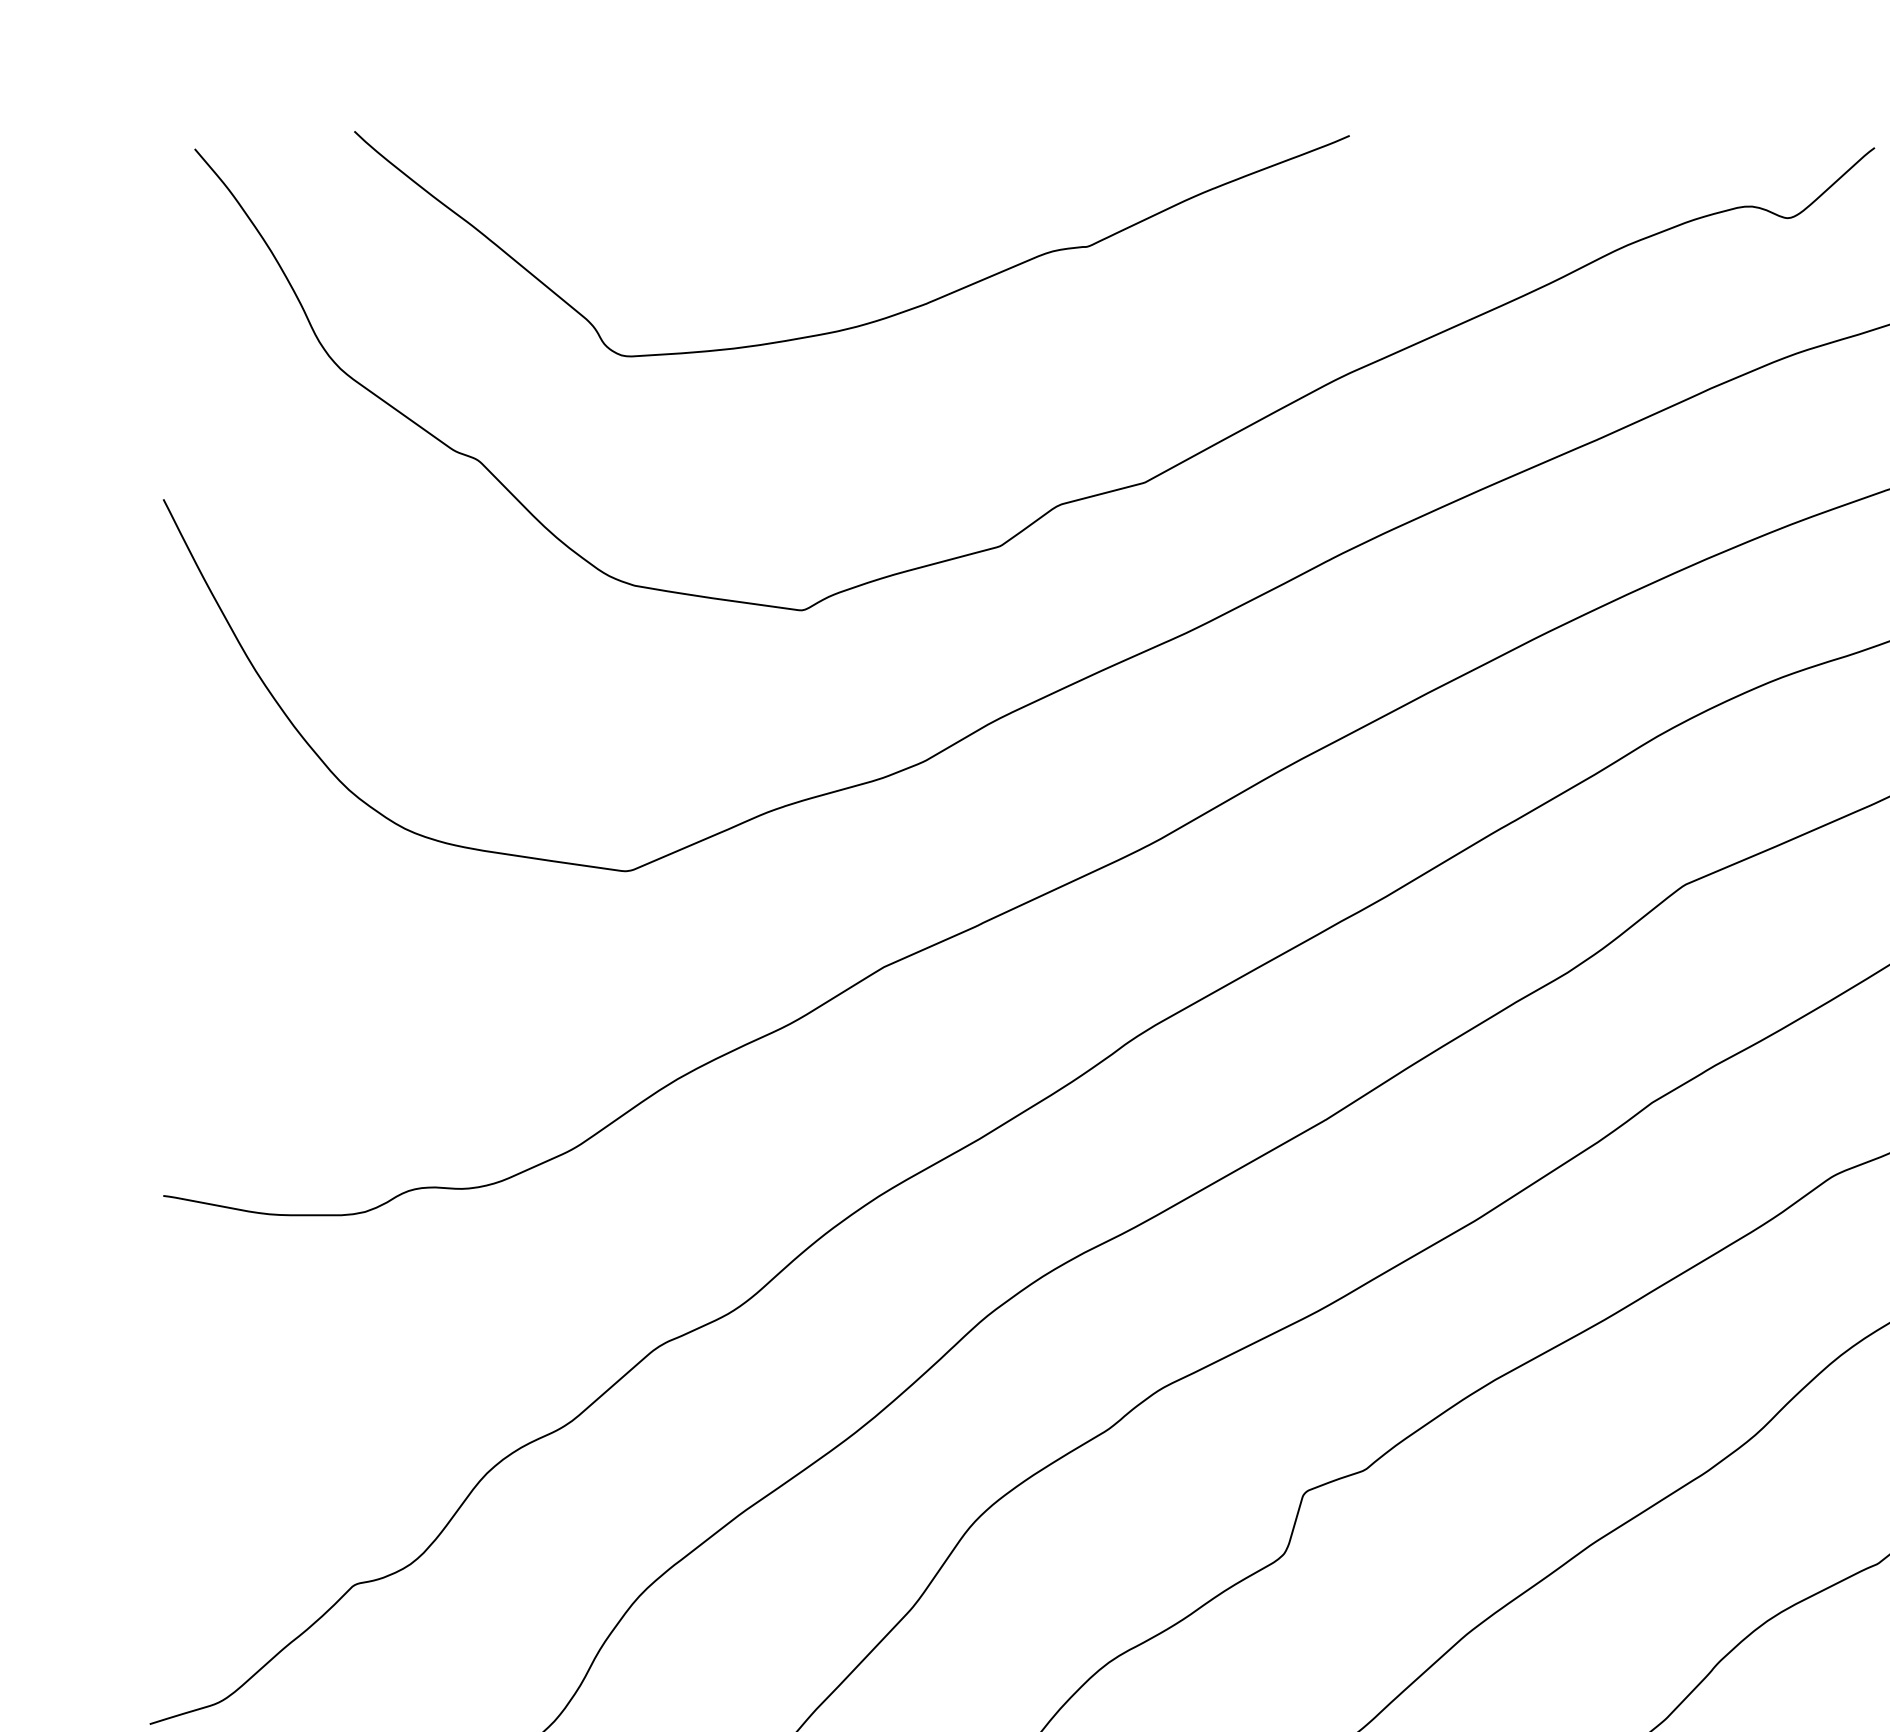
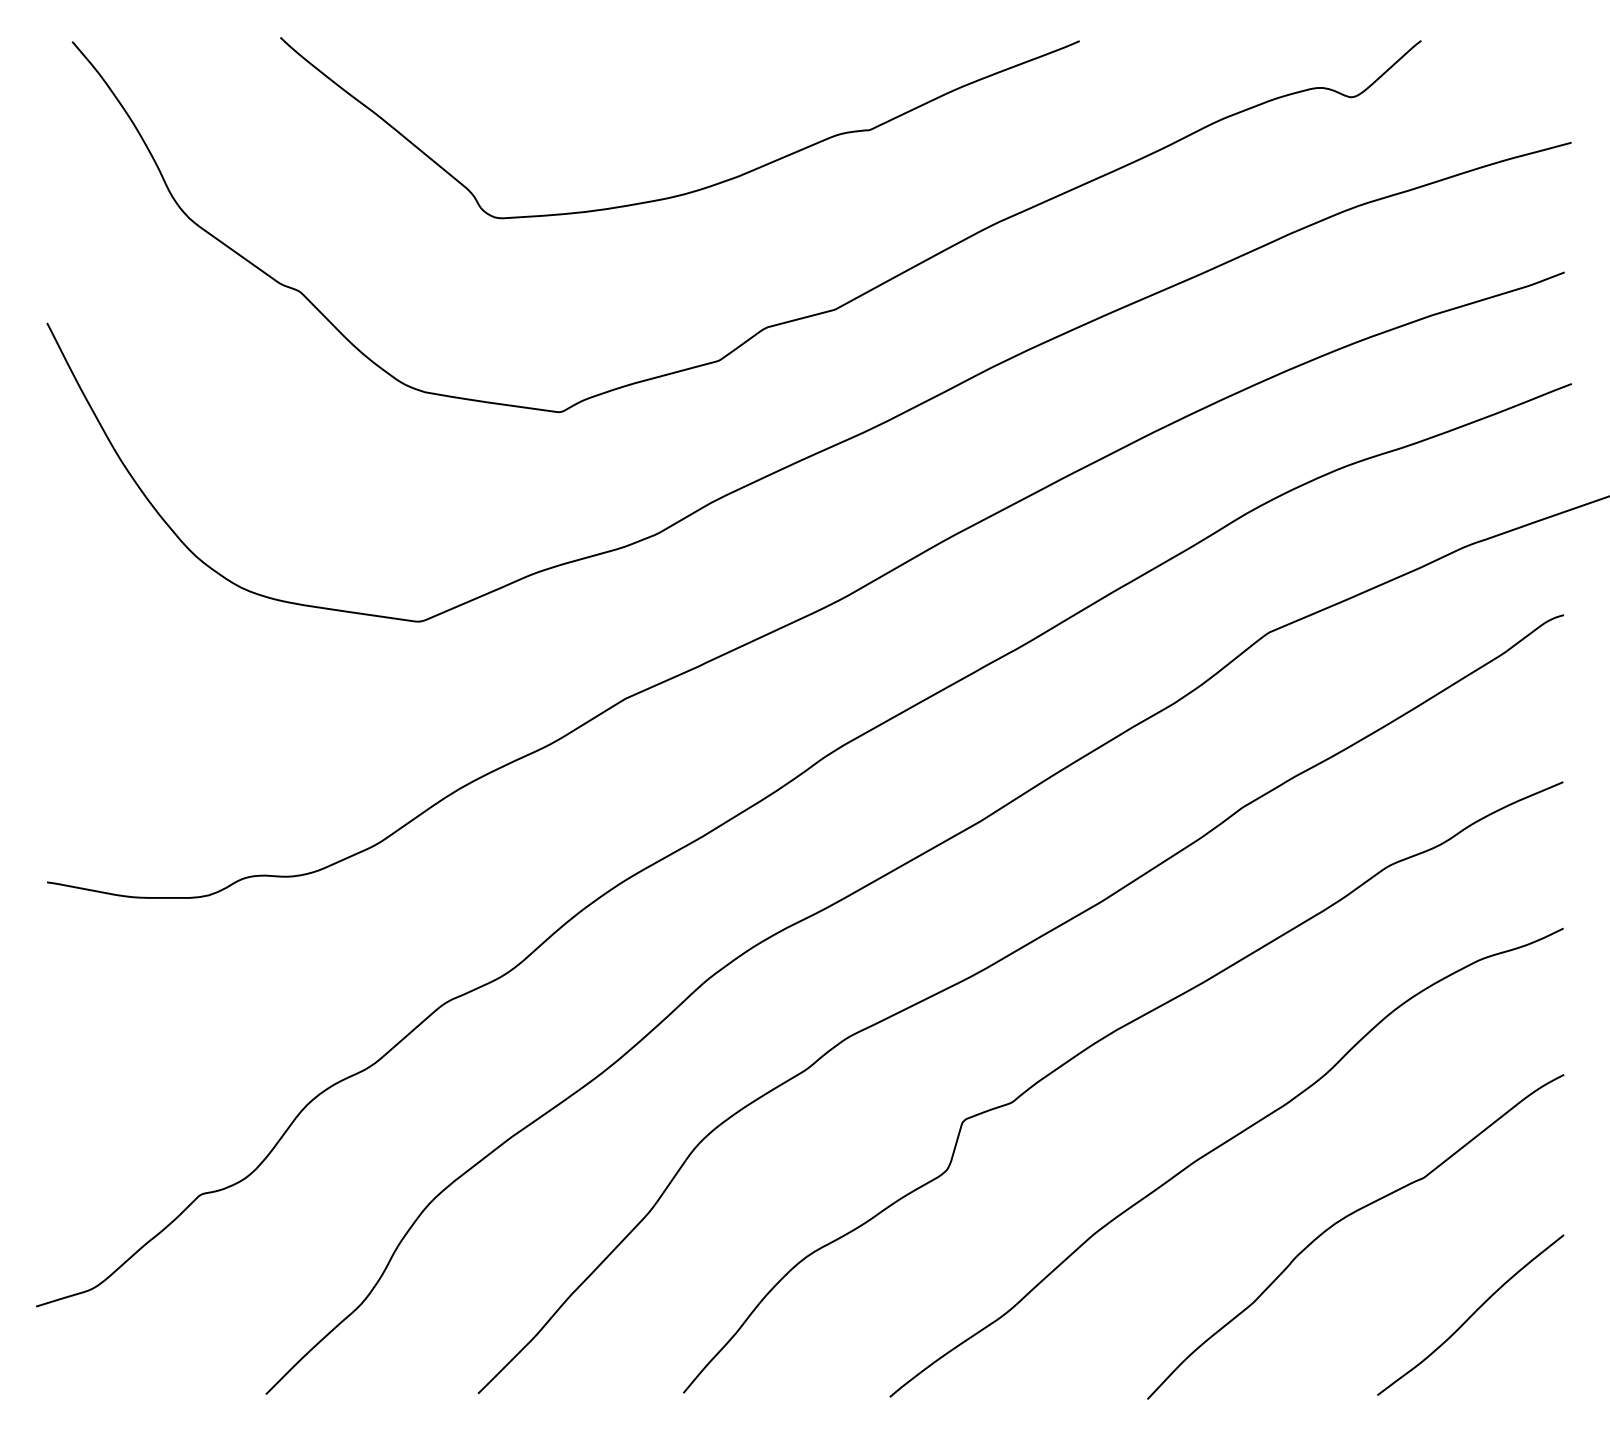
curve: (872, 320) -> (696, 189), moved

